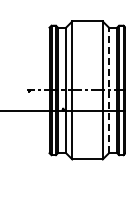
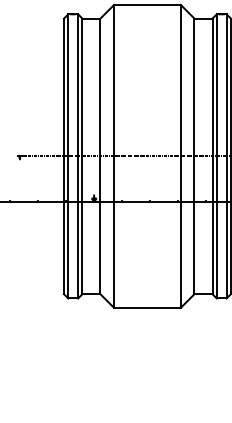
line: (108, 90) -> (193, 156), dashed -> solid

